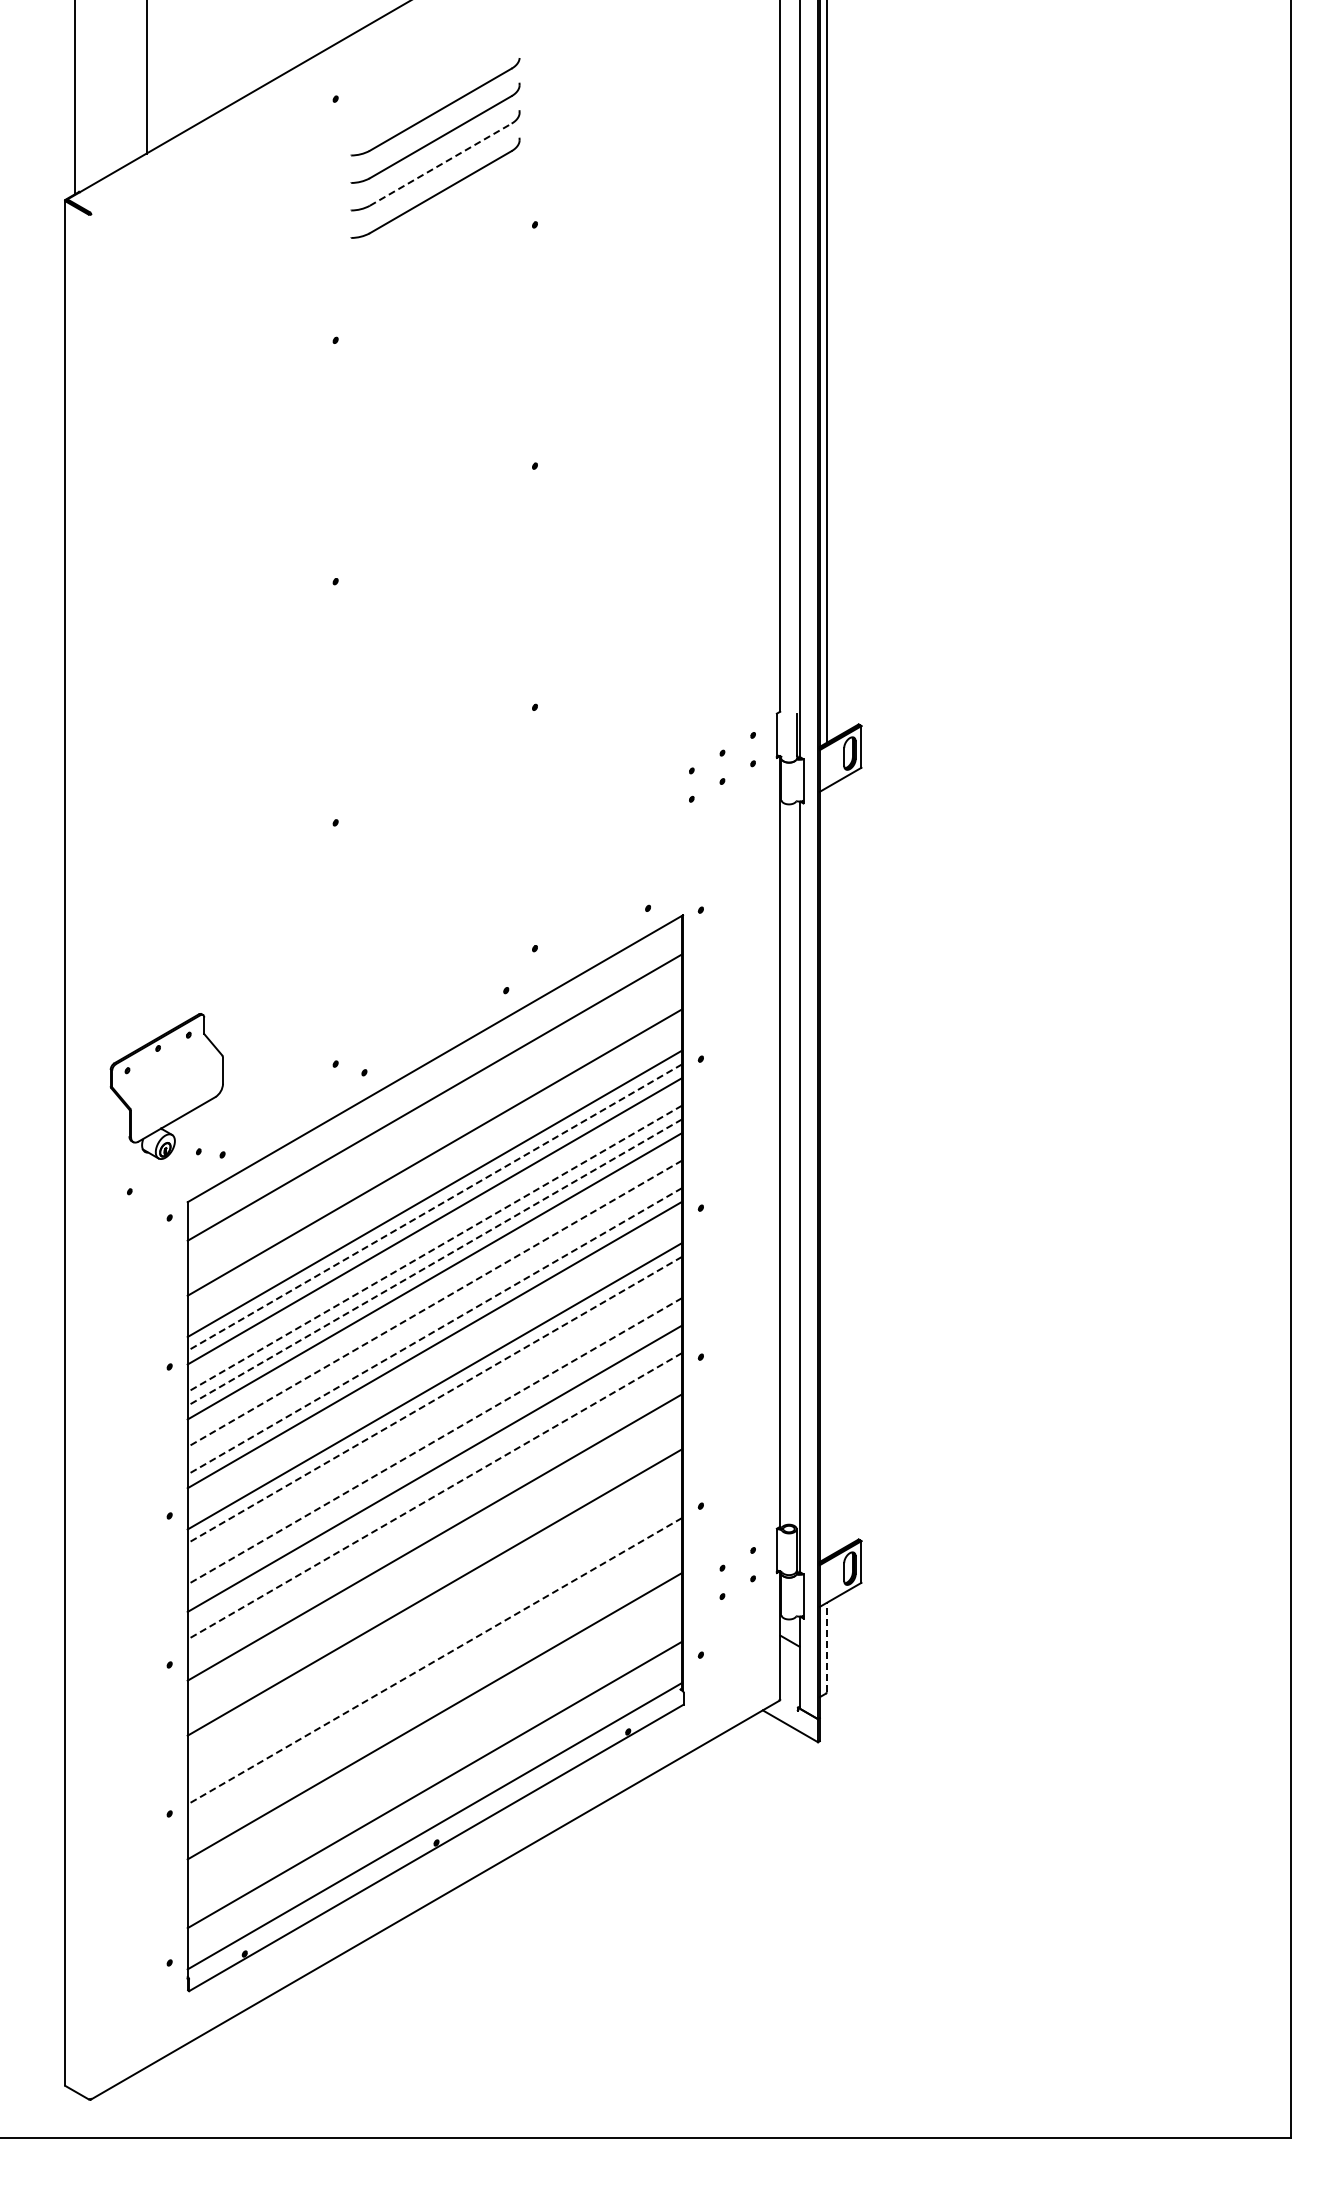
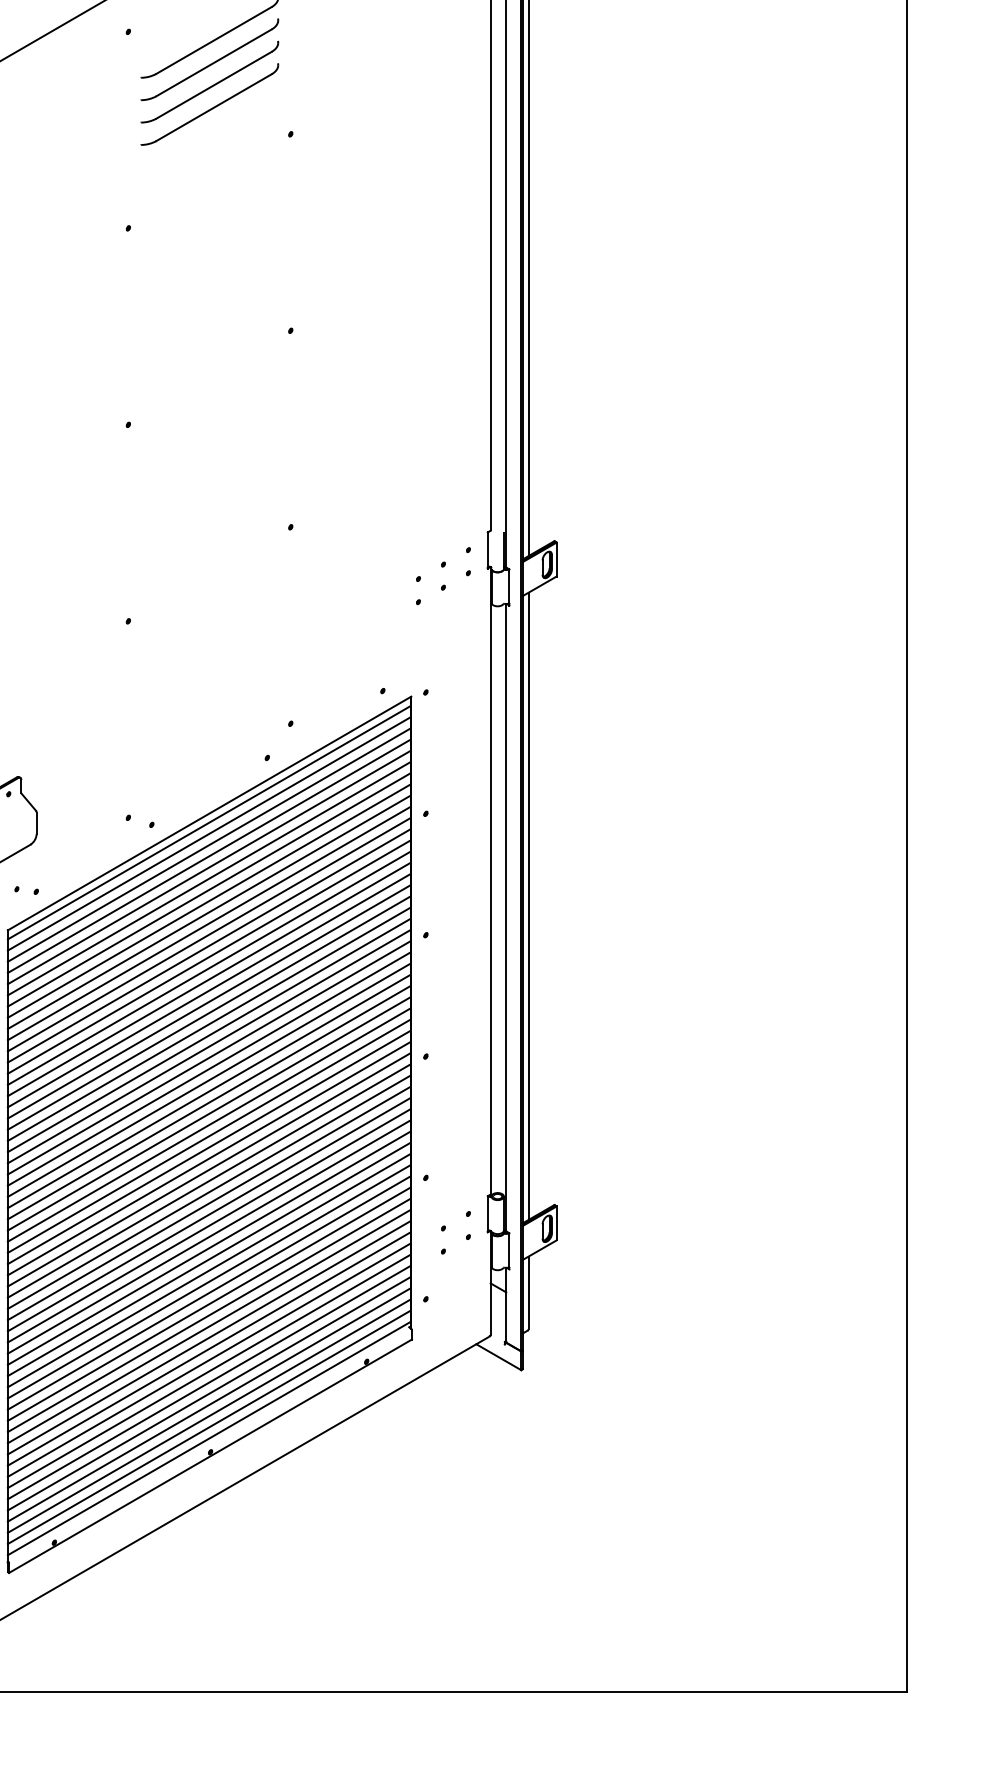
line: (440, 164) -> (213, 85), dashed -> solid
line: (434, 1069) -> (208, 822), added
line: (434, 1083) -> (208, 833), added
line: (434, 1111) -> (208, 856), added
line: (434, 1124) -> (208, 867), added
line: (434, 1138) -> (208, 878), added
line: (434, 1166) -> (208, 901), added
line: (826, 1172) -> (528, 906), added
line: (434, 1179) -> (208, 911), added
line: (434, 1207) -> (208, 934), dashed -> solid
line: (434, 1234) -> (208, 956), added
line: (434, 1248) -> (208, 968), dashed -> solid
line: (434, 1262) -> (208, 979), dashed -> solid
line: (434, 1289) -> (208, 1001), added
line: (434, 1303) -> (208, 1012), dashed -> solid
line: (434, 1317) -> (208, 1024), added
line: (434, 1331) -> (208, 1035), dashed -> solid
line: (434, 1358) -> (208, 1057), added
line: (434, 1372) -> (208, 1069), added
line: (434, 1400) -> (208, 1091), dashed -> solid
line: (434, 1413) -> (208, 1102), added
line: (434, 1427) -> (208, 1113), added
line: (434, 1441) -> (208, 1125), dashed -> solid
line: (434, 1454) -> (208, 1135), added
line: (434, 1482) -> (208, 1158), added
line: (434, 1496) -> (208, 1170), dashed -> solid
line: (434, 1509) -> (208, 1180), added
line: (434, 1523) -> (208, 1192), added
line: (434, 1551) -> (208, 1214), added
line: (434, 1564) -> (208, 1225), added
line: (434, 1578) -> (208, 1236), added
line: (434, 1606) -> (208, 1259), added
line: (434, 1619) -> (208, 1270), added
line: (434, 1633) -> (208, 1281), added
line: (434, 1647) -> (208, 1293), added
line: (826, 1647) -> (528, 1293), dashed -> solid
line: (434, 1661) -> (208, 1304), dashed -> solid
line: (434, 1674) -> (208, 1315), added
line: (434, 1688) -> (208, 1326), added
line: (434, 1702) -> (208, 1337), added
line: (434, 1729) -> (208, 1359), added
line: (434, 1743) -> (208, 1371), added
line: (434, 1757) -> (208, 1382), added
line: (434, 1771) -> (208, 1394), added
line: (434, 1798) -> (208, 1416), added
line: (434, 1812) -> (208, 1427), added

